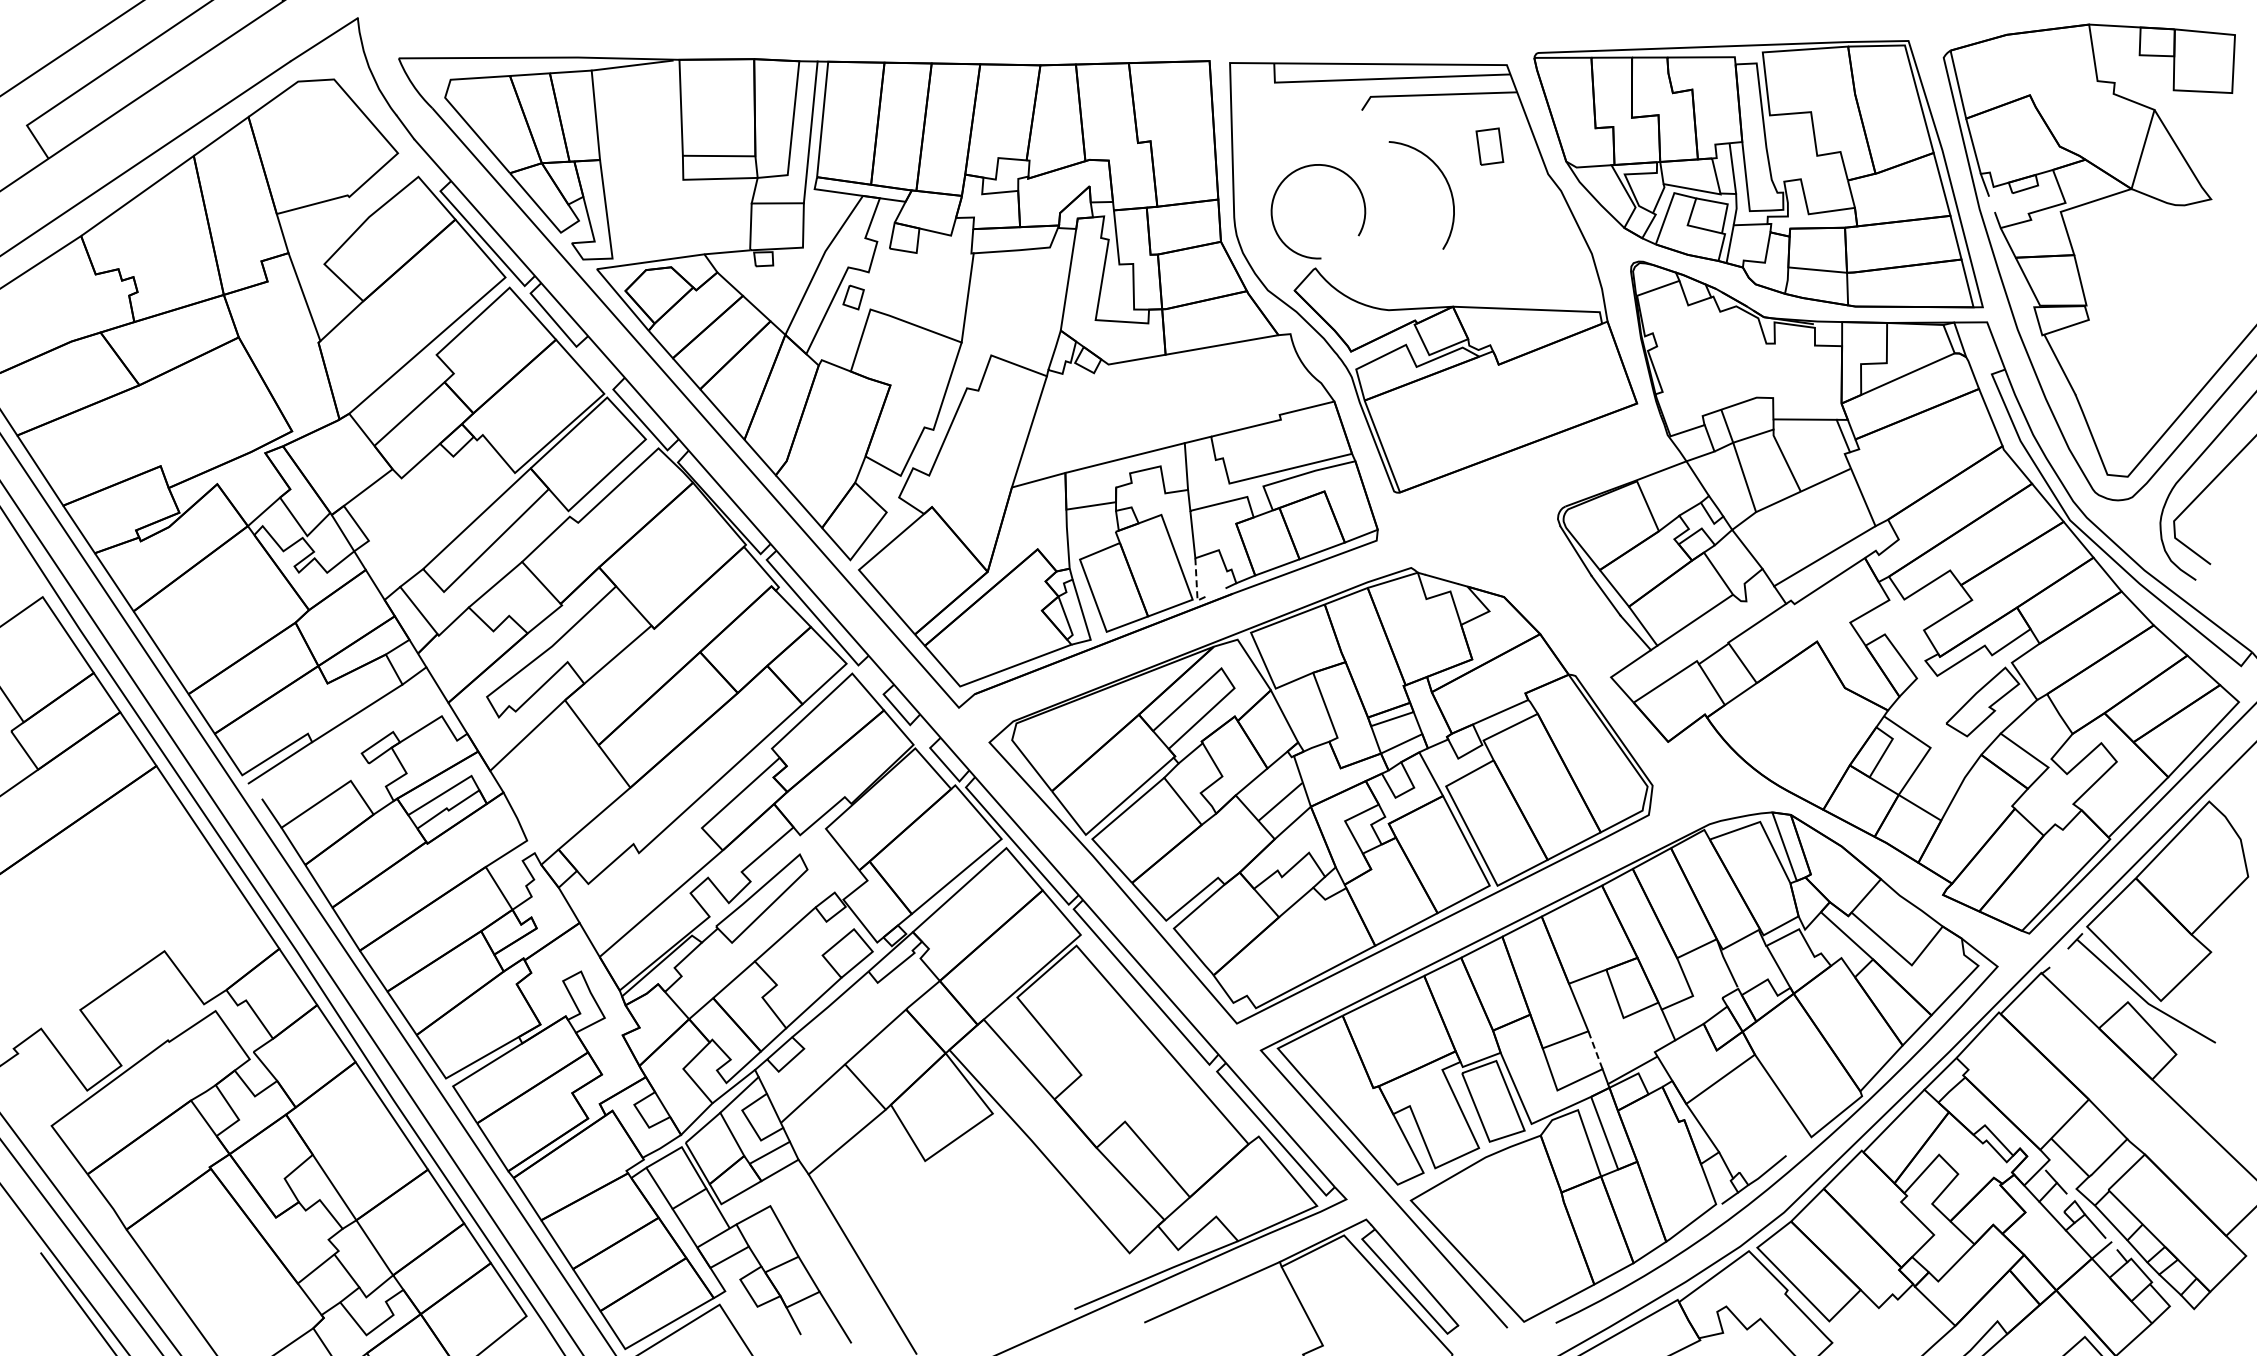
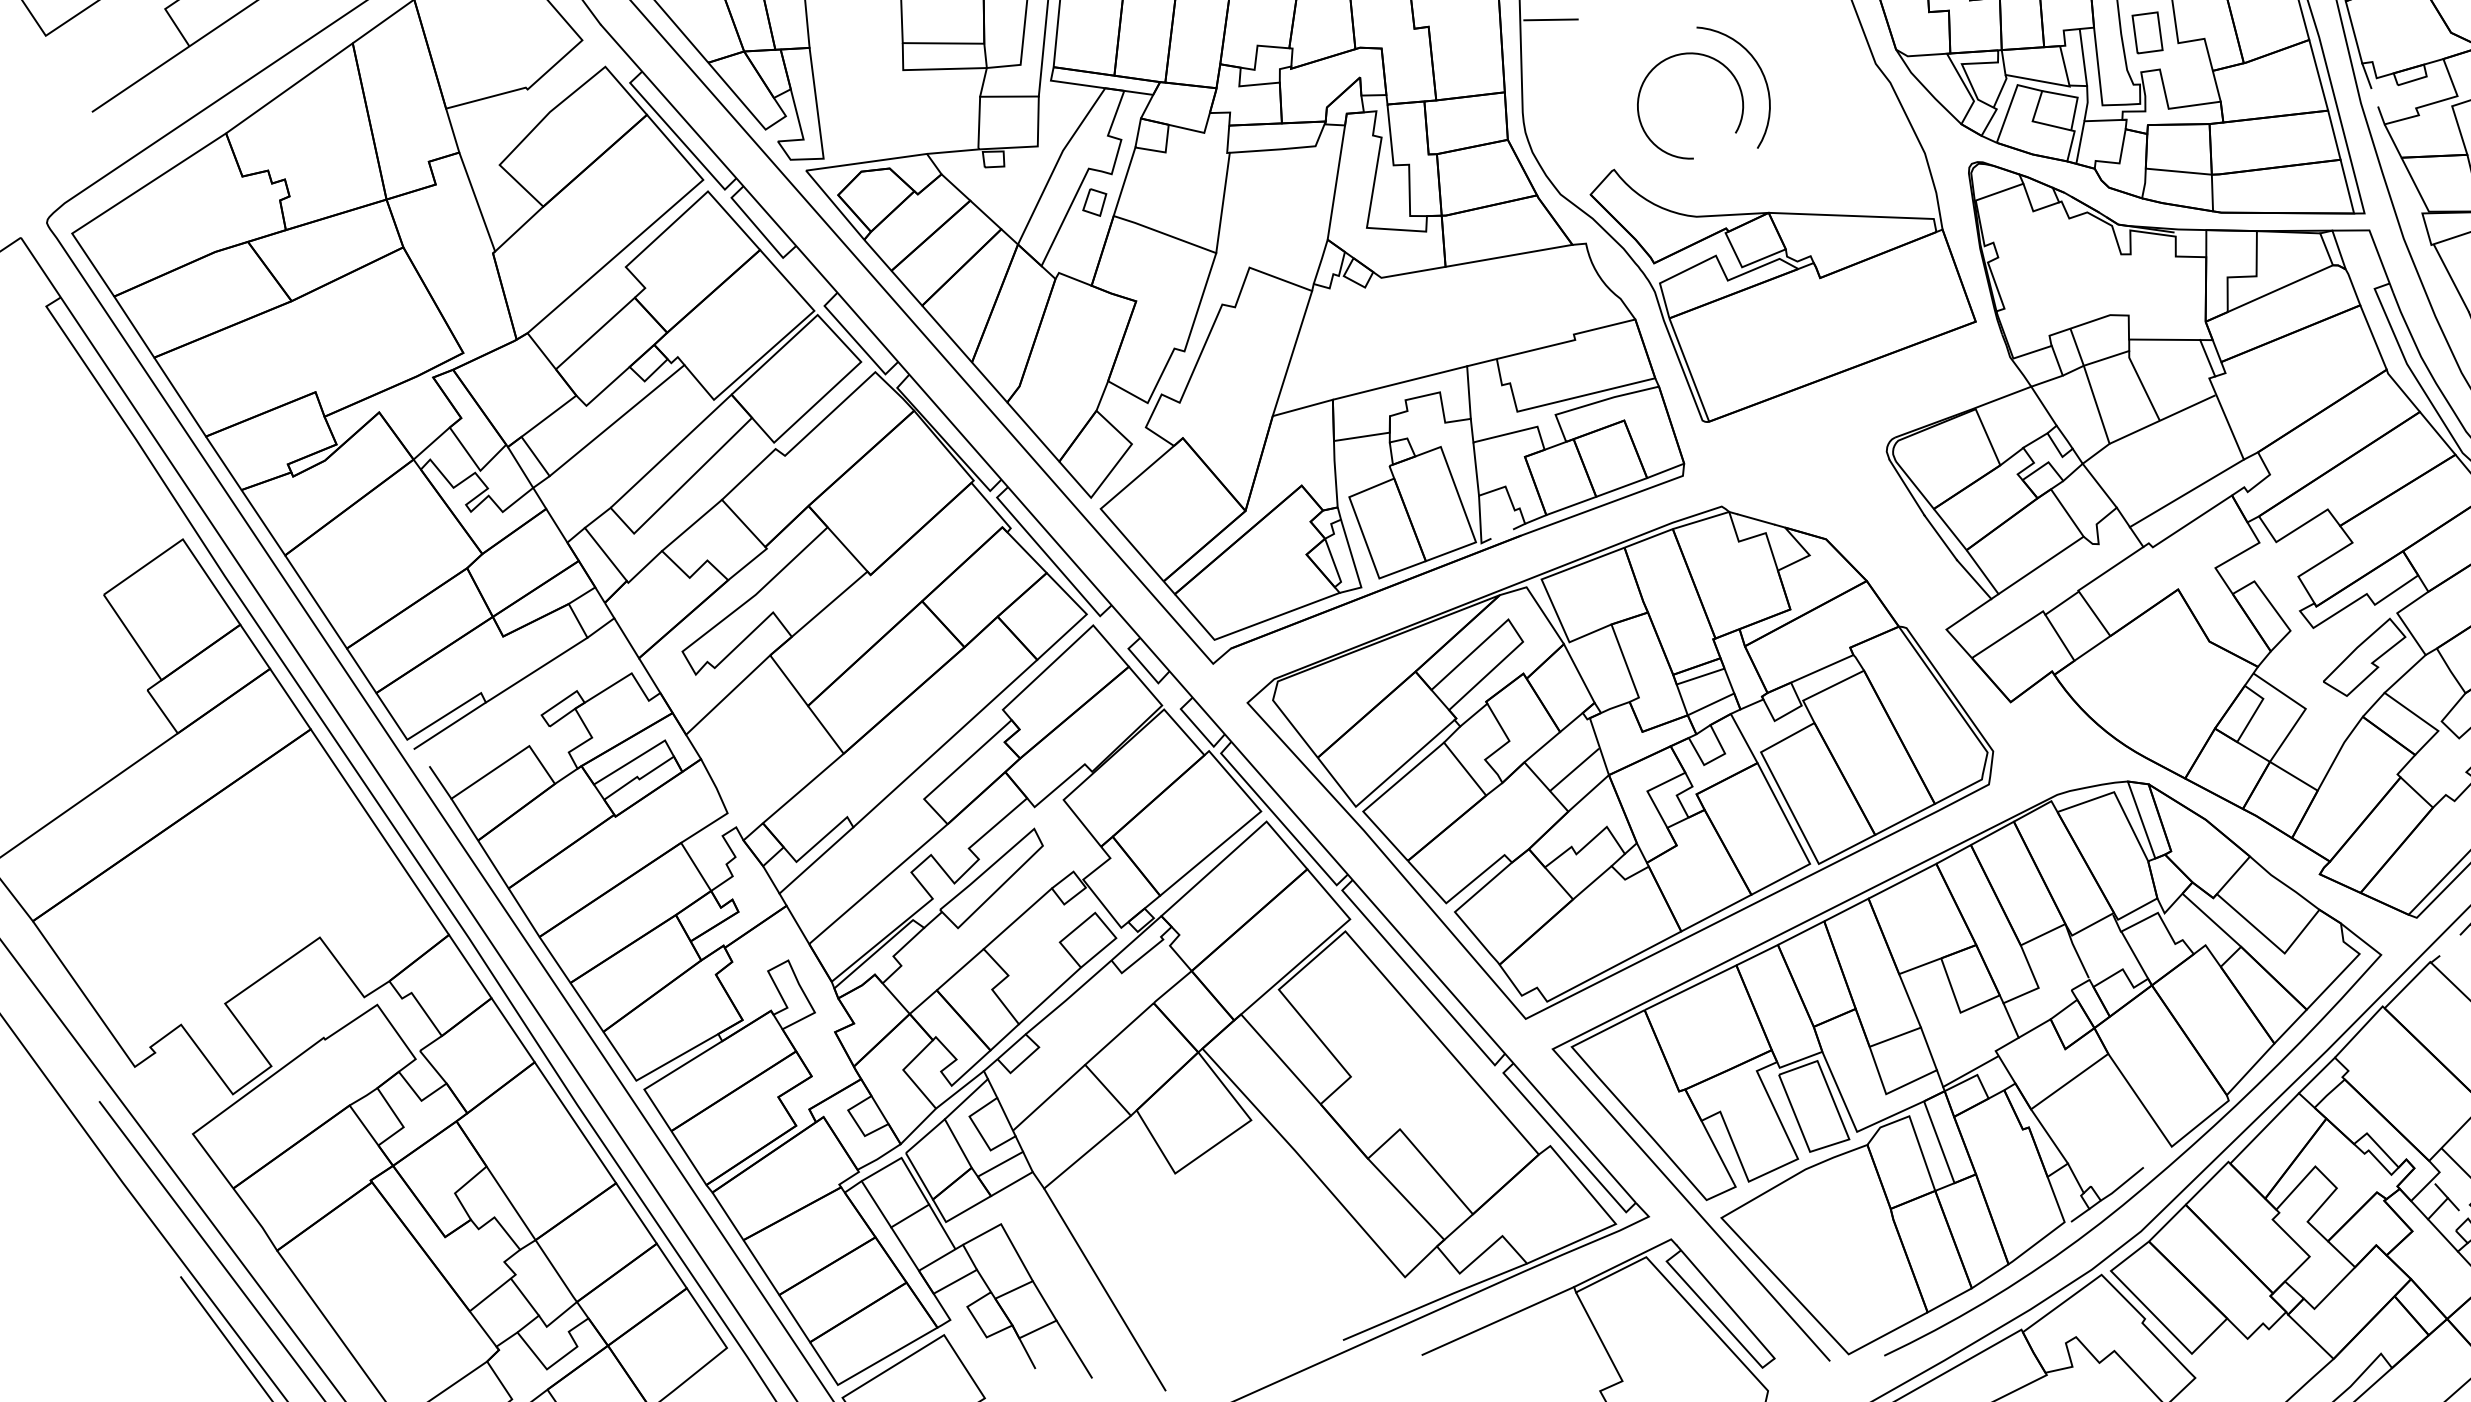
line: (1259, 134) -> (1551, 19), added
part: (1489, 146) -> (2147, 32), moved
curve: (1313, 166) -> (1684, 55), moved
line: (869, 309) -> (1112, 215), added
line: (428, 491) -> (616, 420), added
line: (1196, 584) -> (1480, 525), dashed -> solid
line: (605, 882) -> (815, 860), added
line: (1595, 1049) -> (1928, 1048), dashed -> solid

